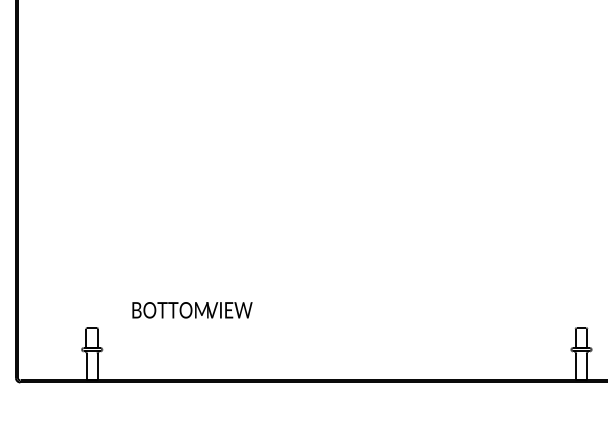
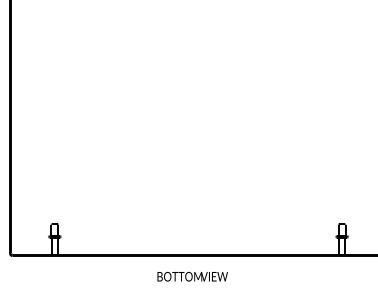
text: (192, 309) -> (192, 276), moved

